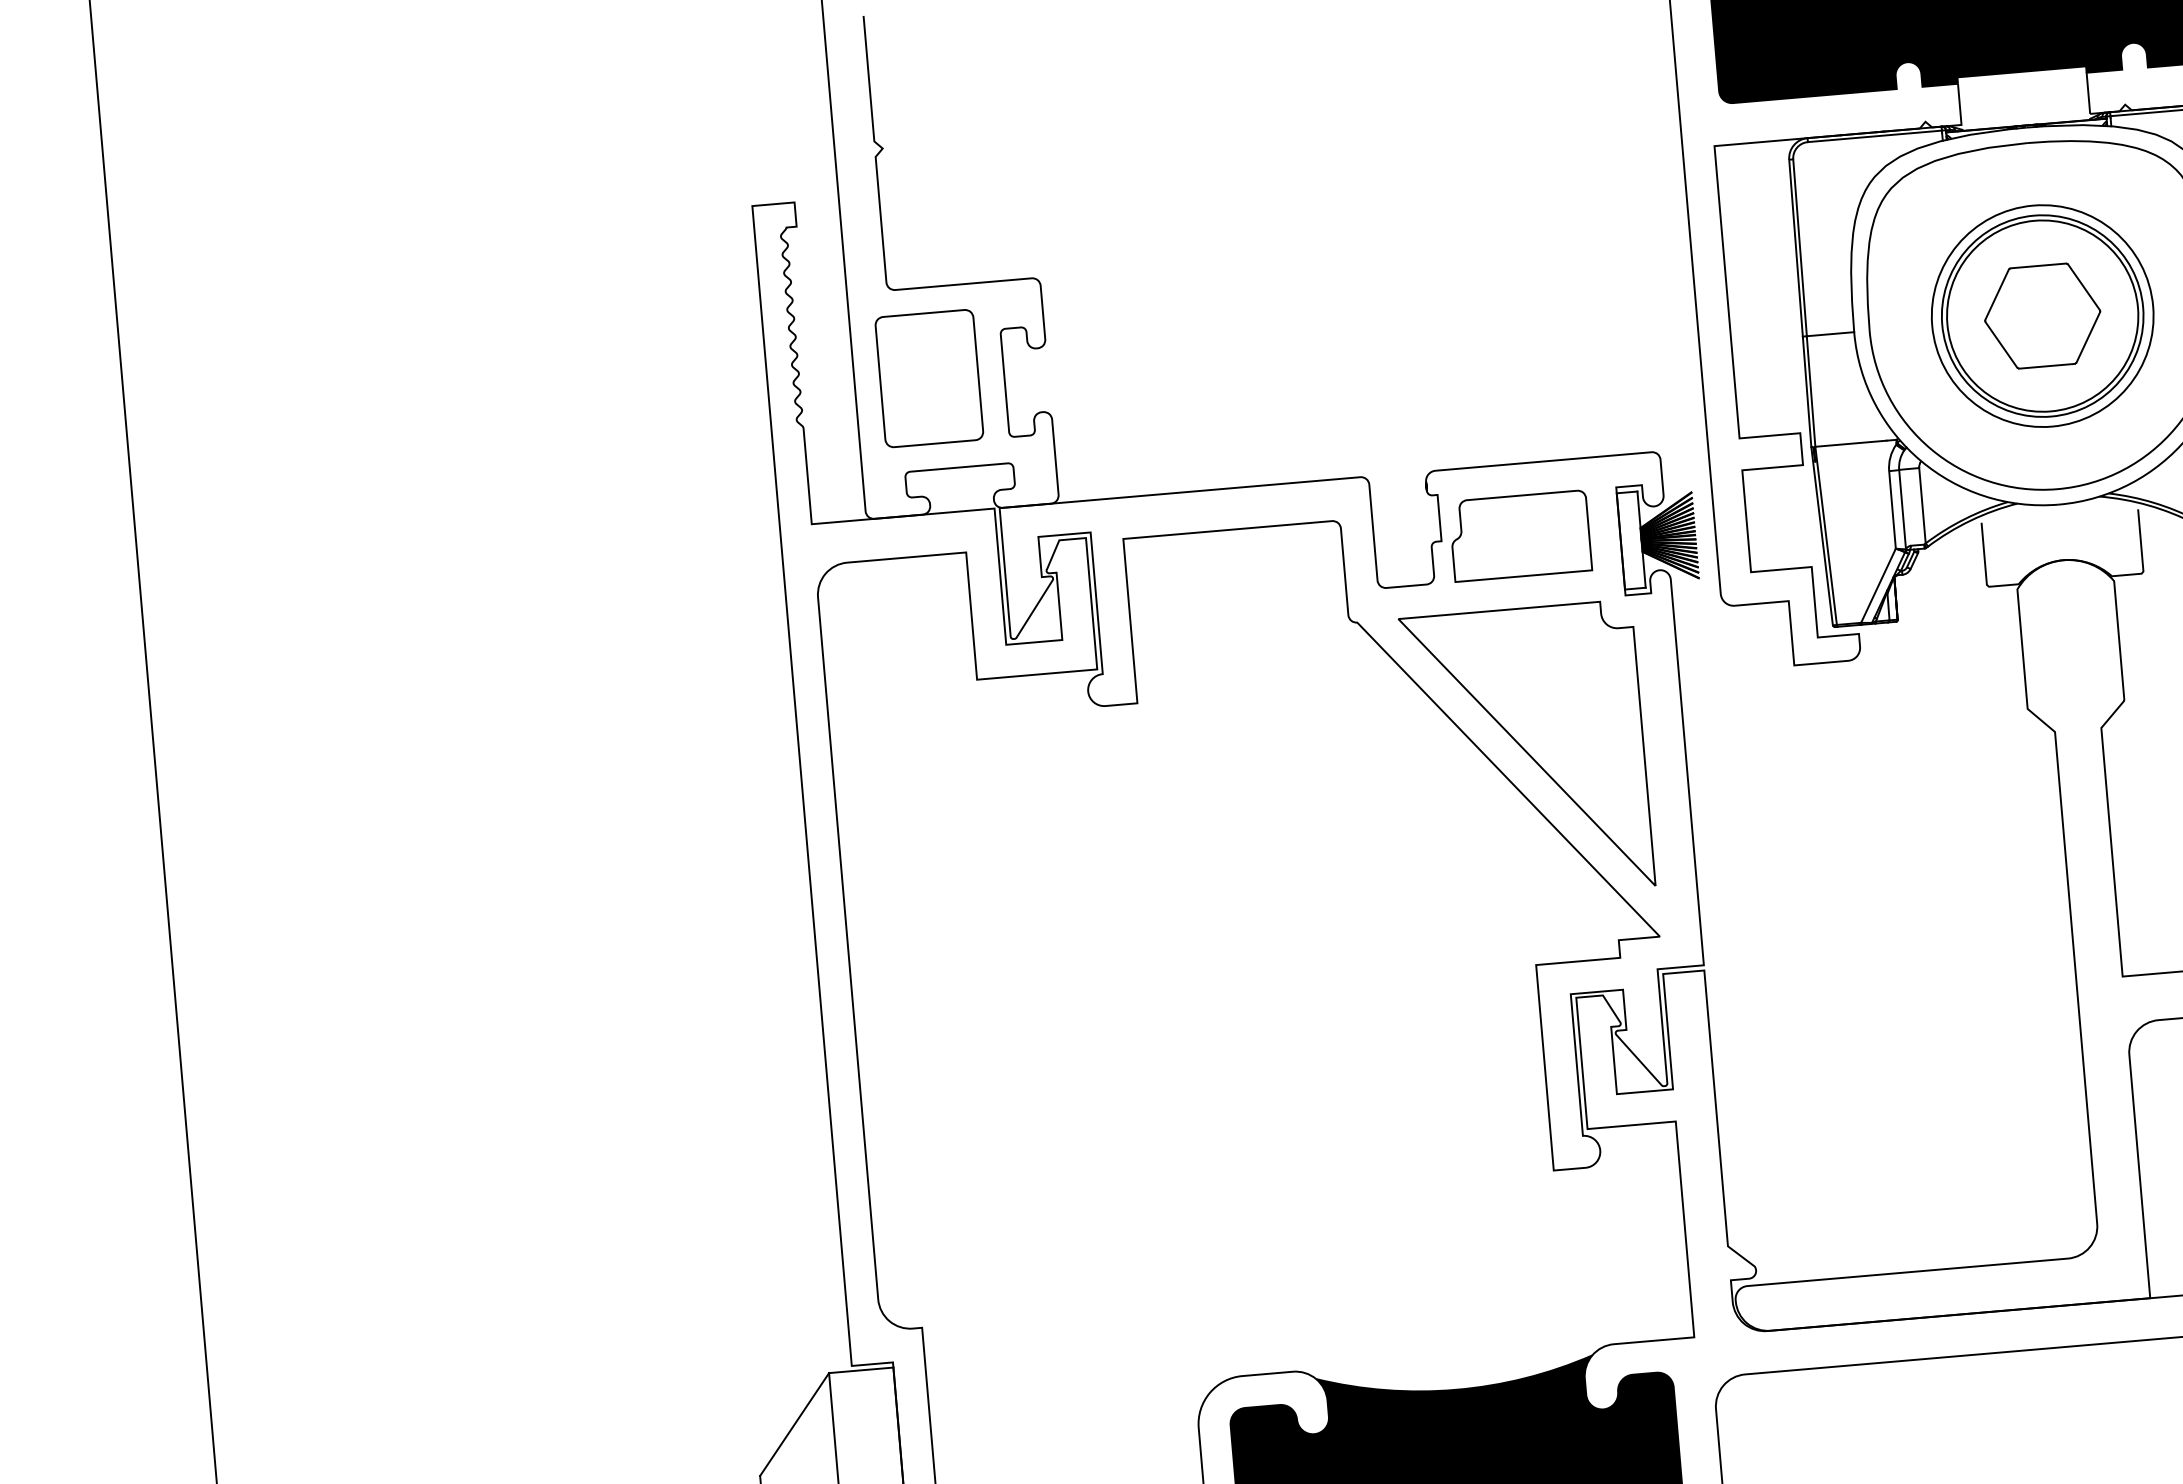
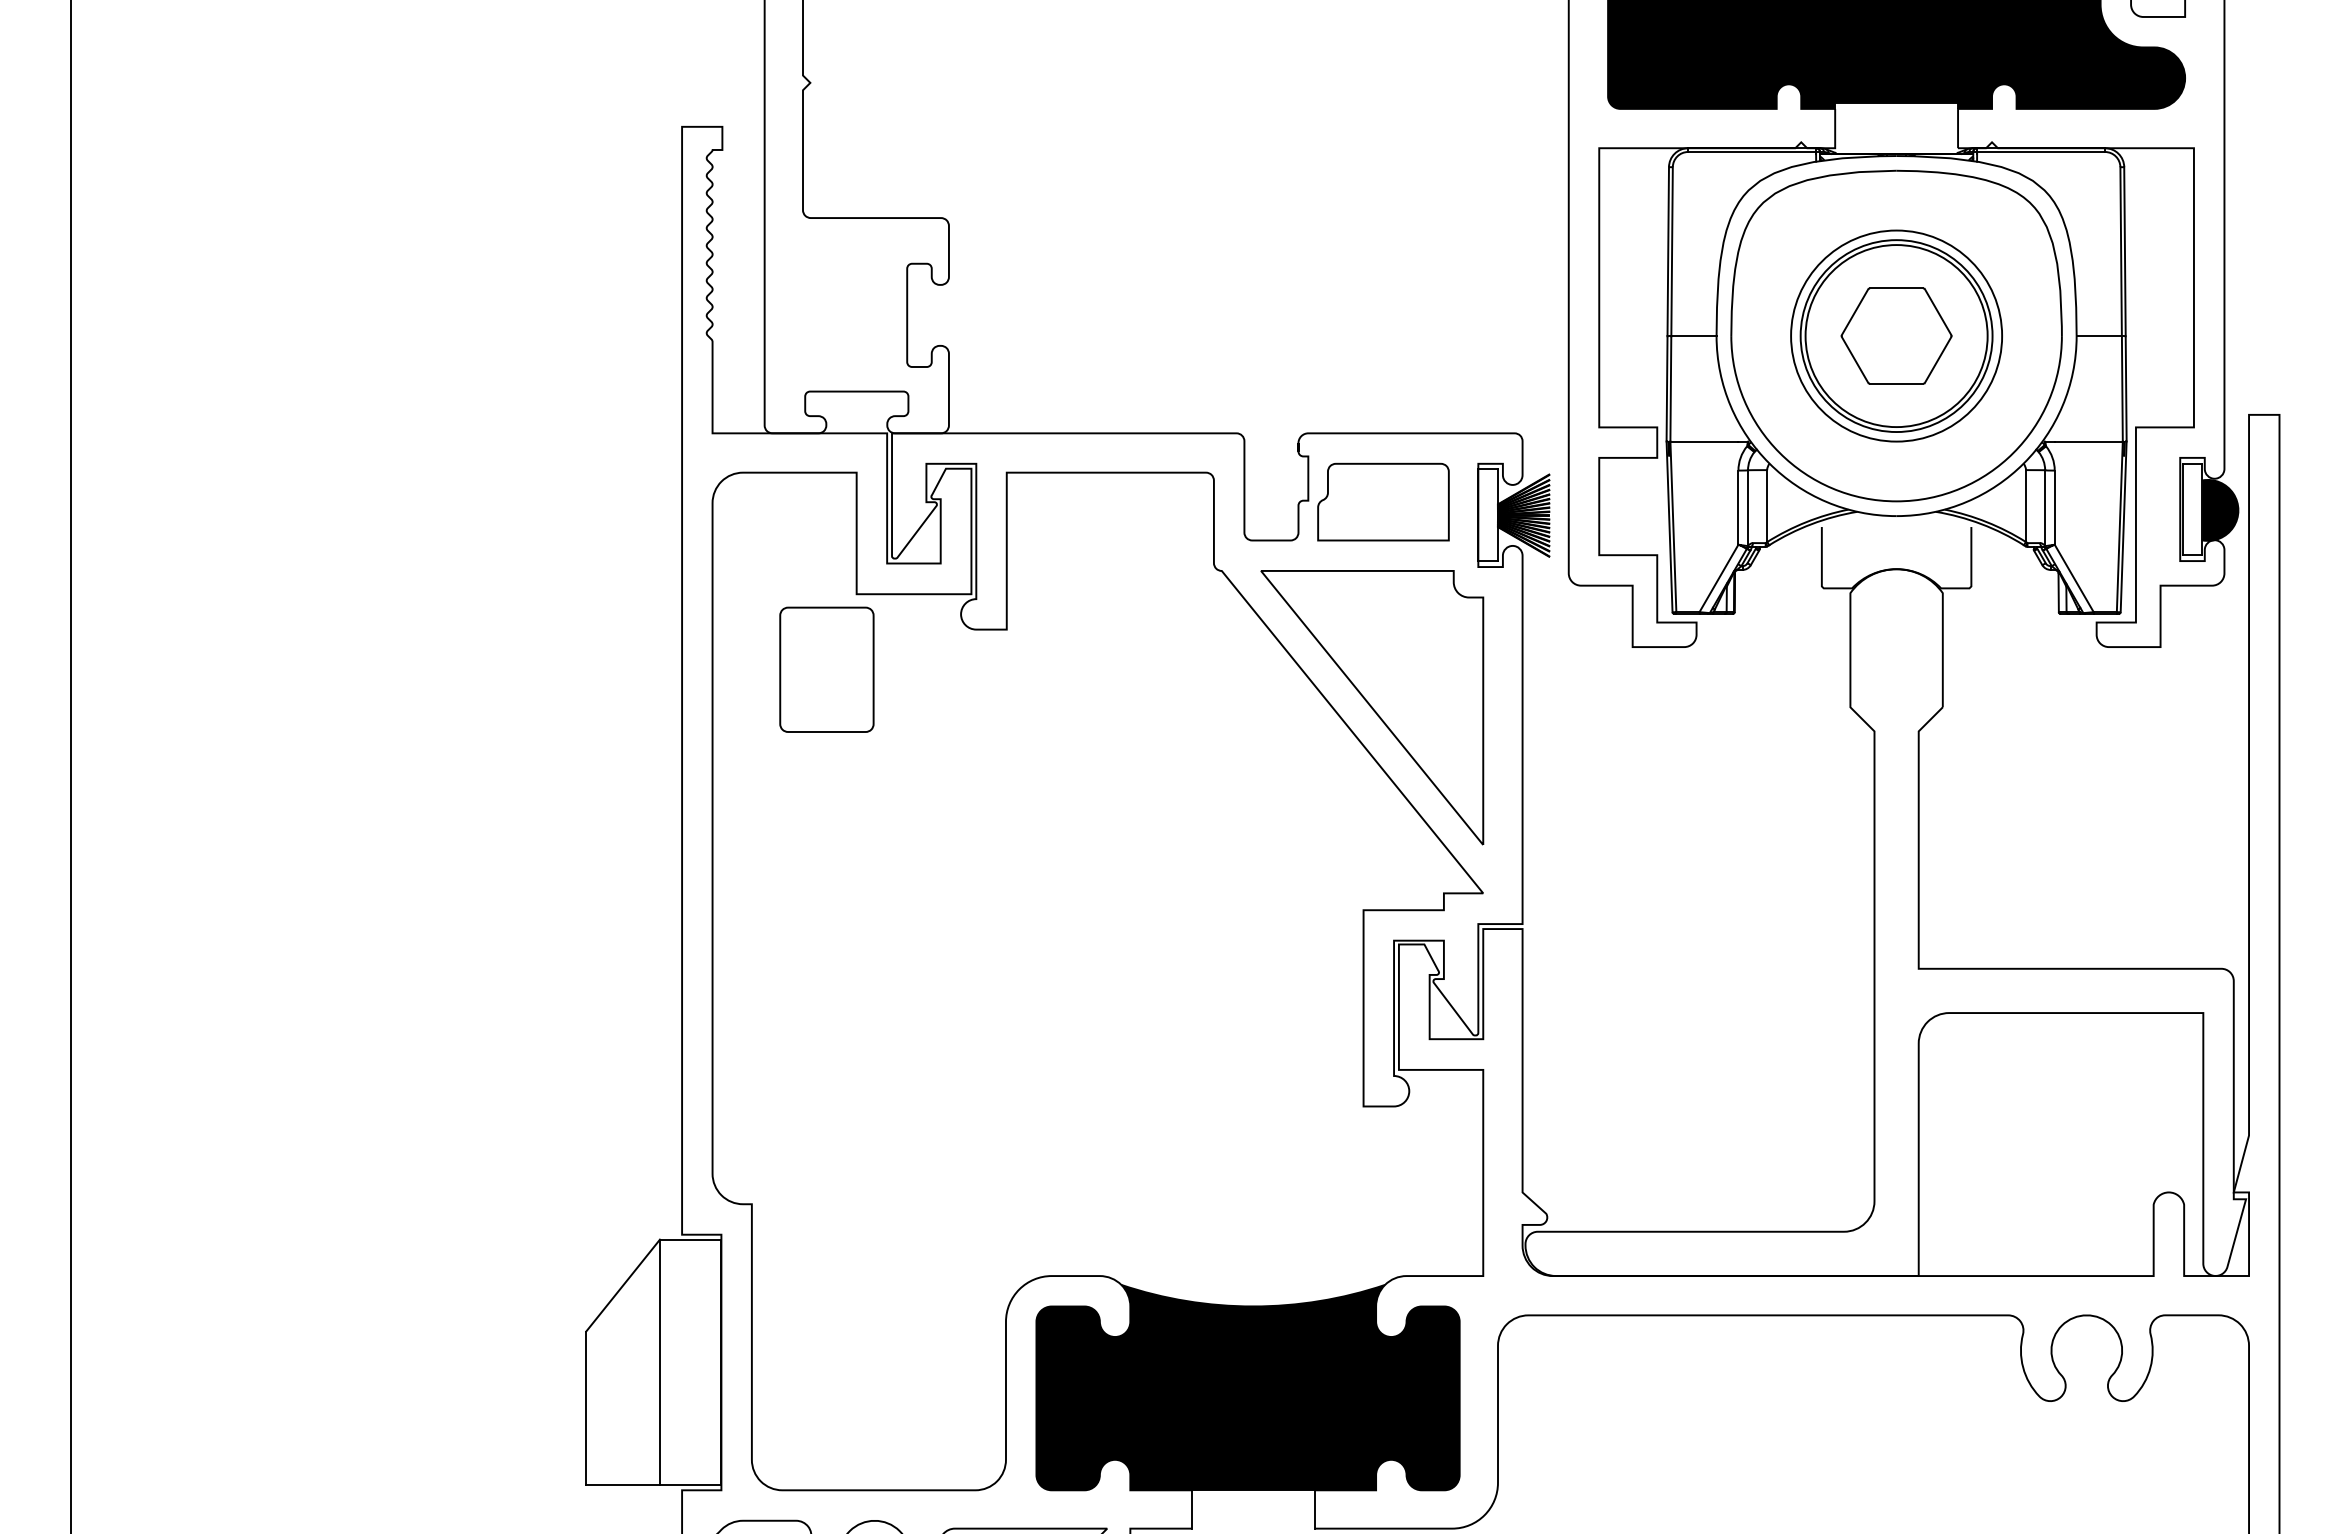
part: (928, 378) -> (826, 669), moved

